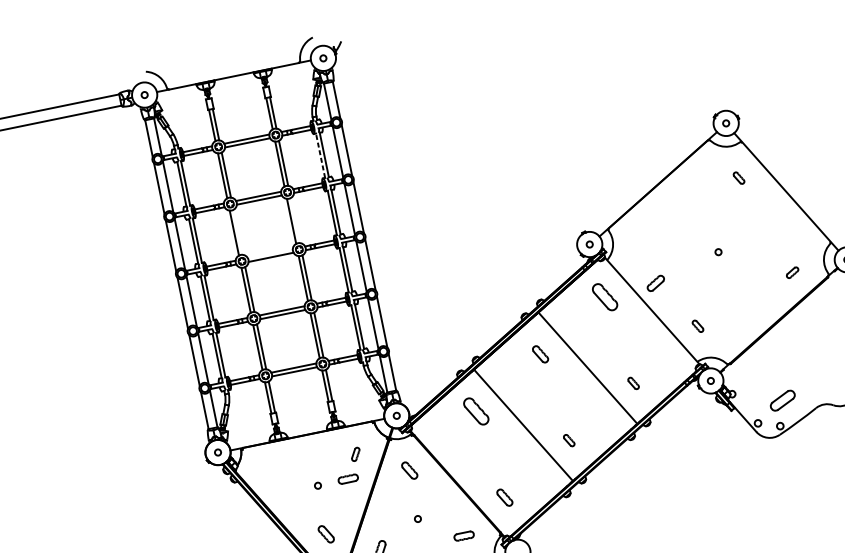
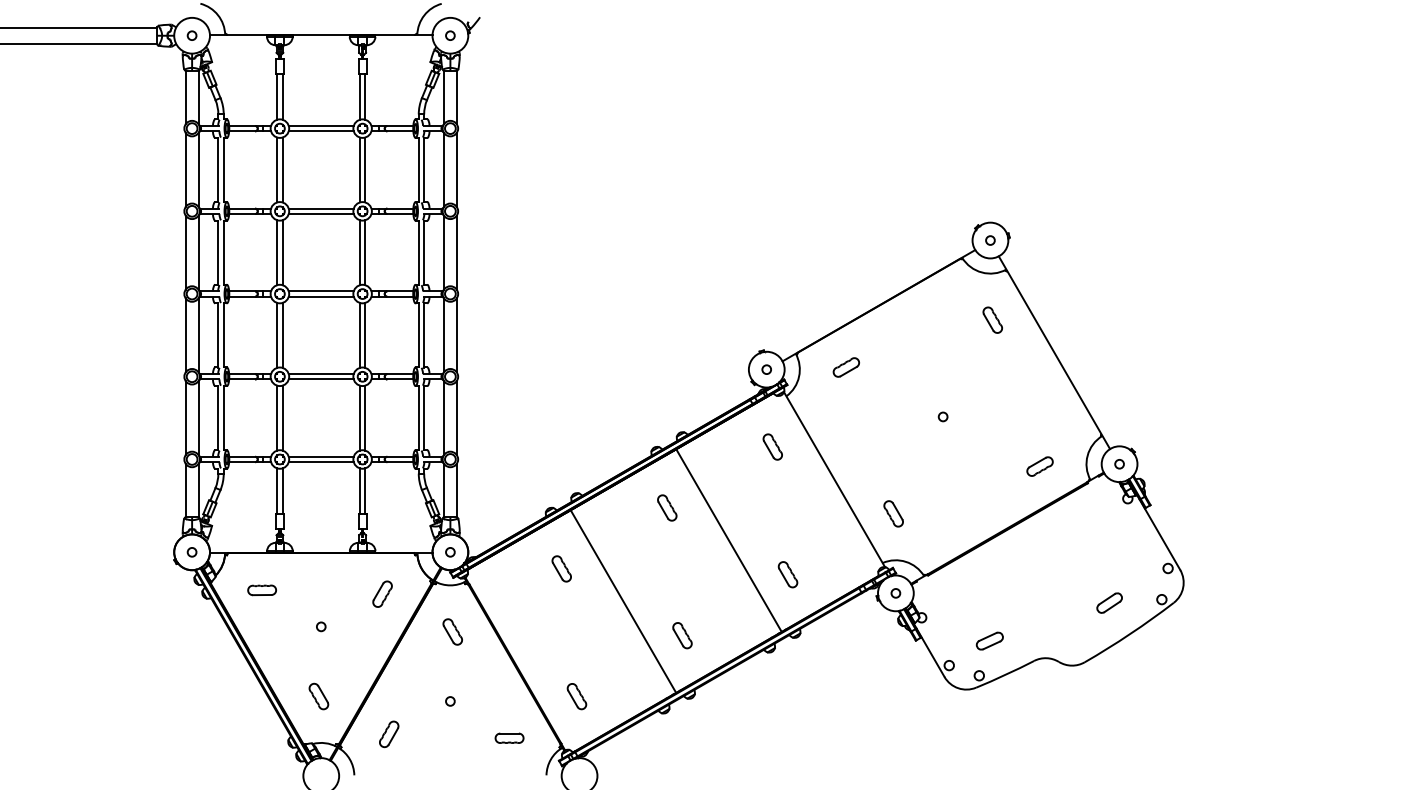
line: (320, 155) -> (418, 169), dashed -> solid
part: (738, 177) -> (992, 319), size x1.43
line: (295, 220) -> (365, 252), added
line: (238, 232) -> (282, 252), added
line: (269, 253) -> (320, 291), added
part: (792, 272) -> (1039, 466), size x1.43
part: (655, 283) -> (845, 367), moved
part: (604, 296) -> (772, 446), size x0.62
part: (697, 326) -> (893, 513), size x1.43
part: (633, 383) -> (787, 574), size x1.43
part: (782, 400) -> (989, 640), size x0.71
part: (475, 411) -> (561, 568), size x0.62
part: (569, 440) -> (682, 635), size x1.43
part: (355, 453) -> (382, 593), size x1.43
part: (347, 479) -> (261, 590), moved

